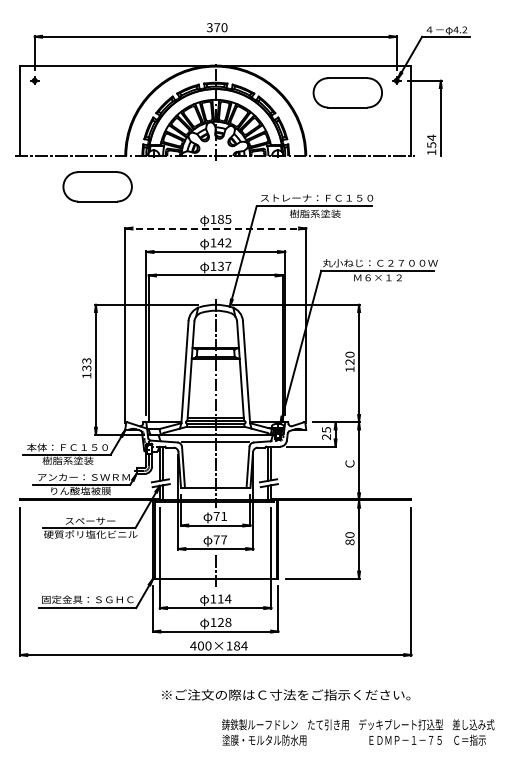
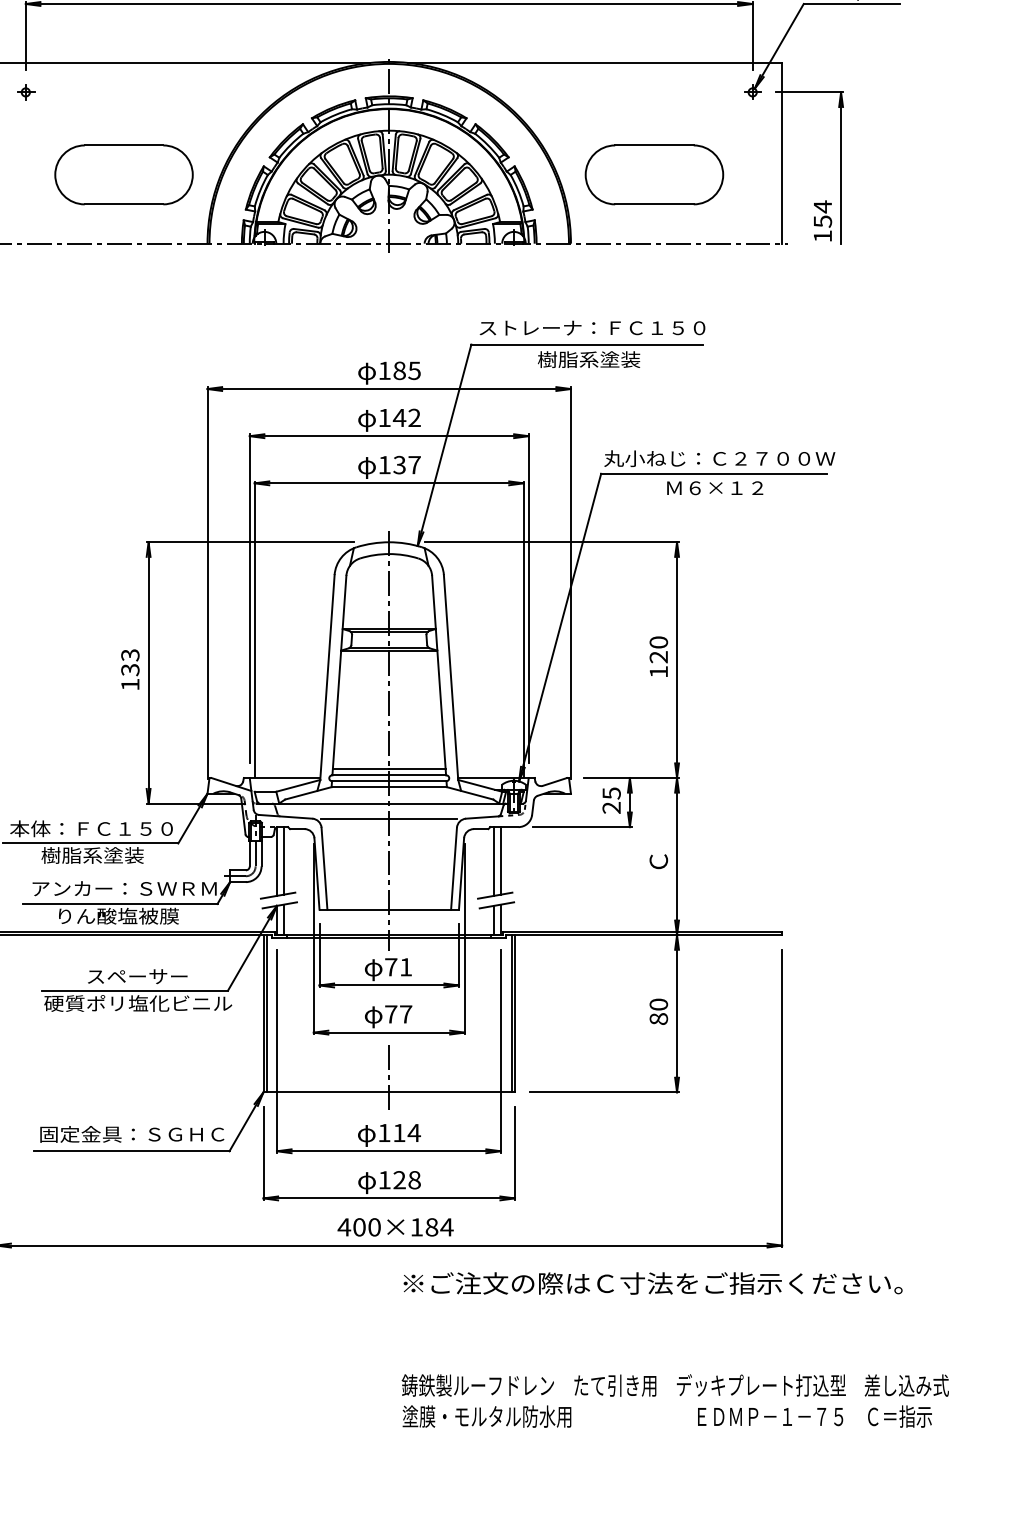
part: (347, 92) -> (653, 174), moved
part: (97, 186) -> (123, 174), moved
line: (216, 228) -> (390, 389), dashed -> solid
text: (286, 694) -> (653, 1282), moved

